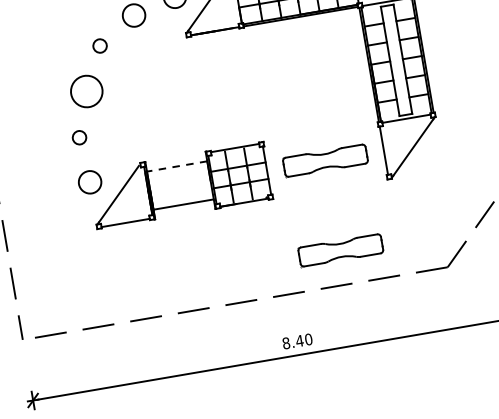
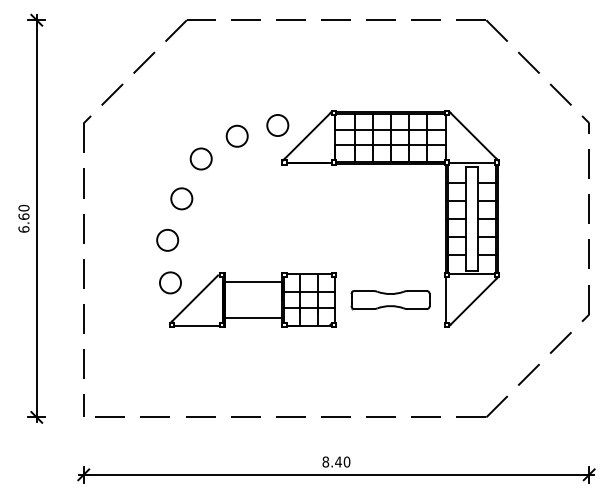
circle: (99, 45) -> (200, 158), size x1.67
circle: (86, 91) -> (181, 198), size x0.71
circle: (79, 137) -> (167, 239), size x1.67
line: (177, 166) -> (253, 282), dashed -> solid
part: (340, 250) -> (390, 385), removed

